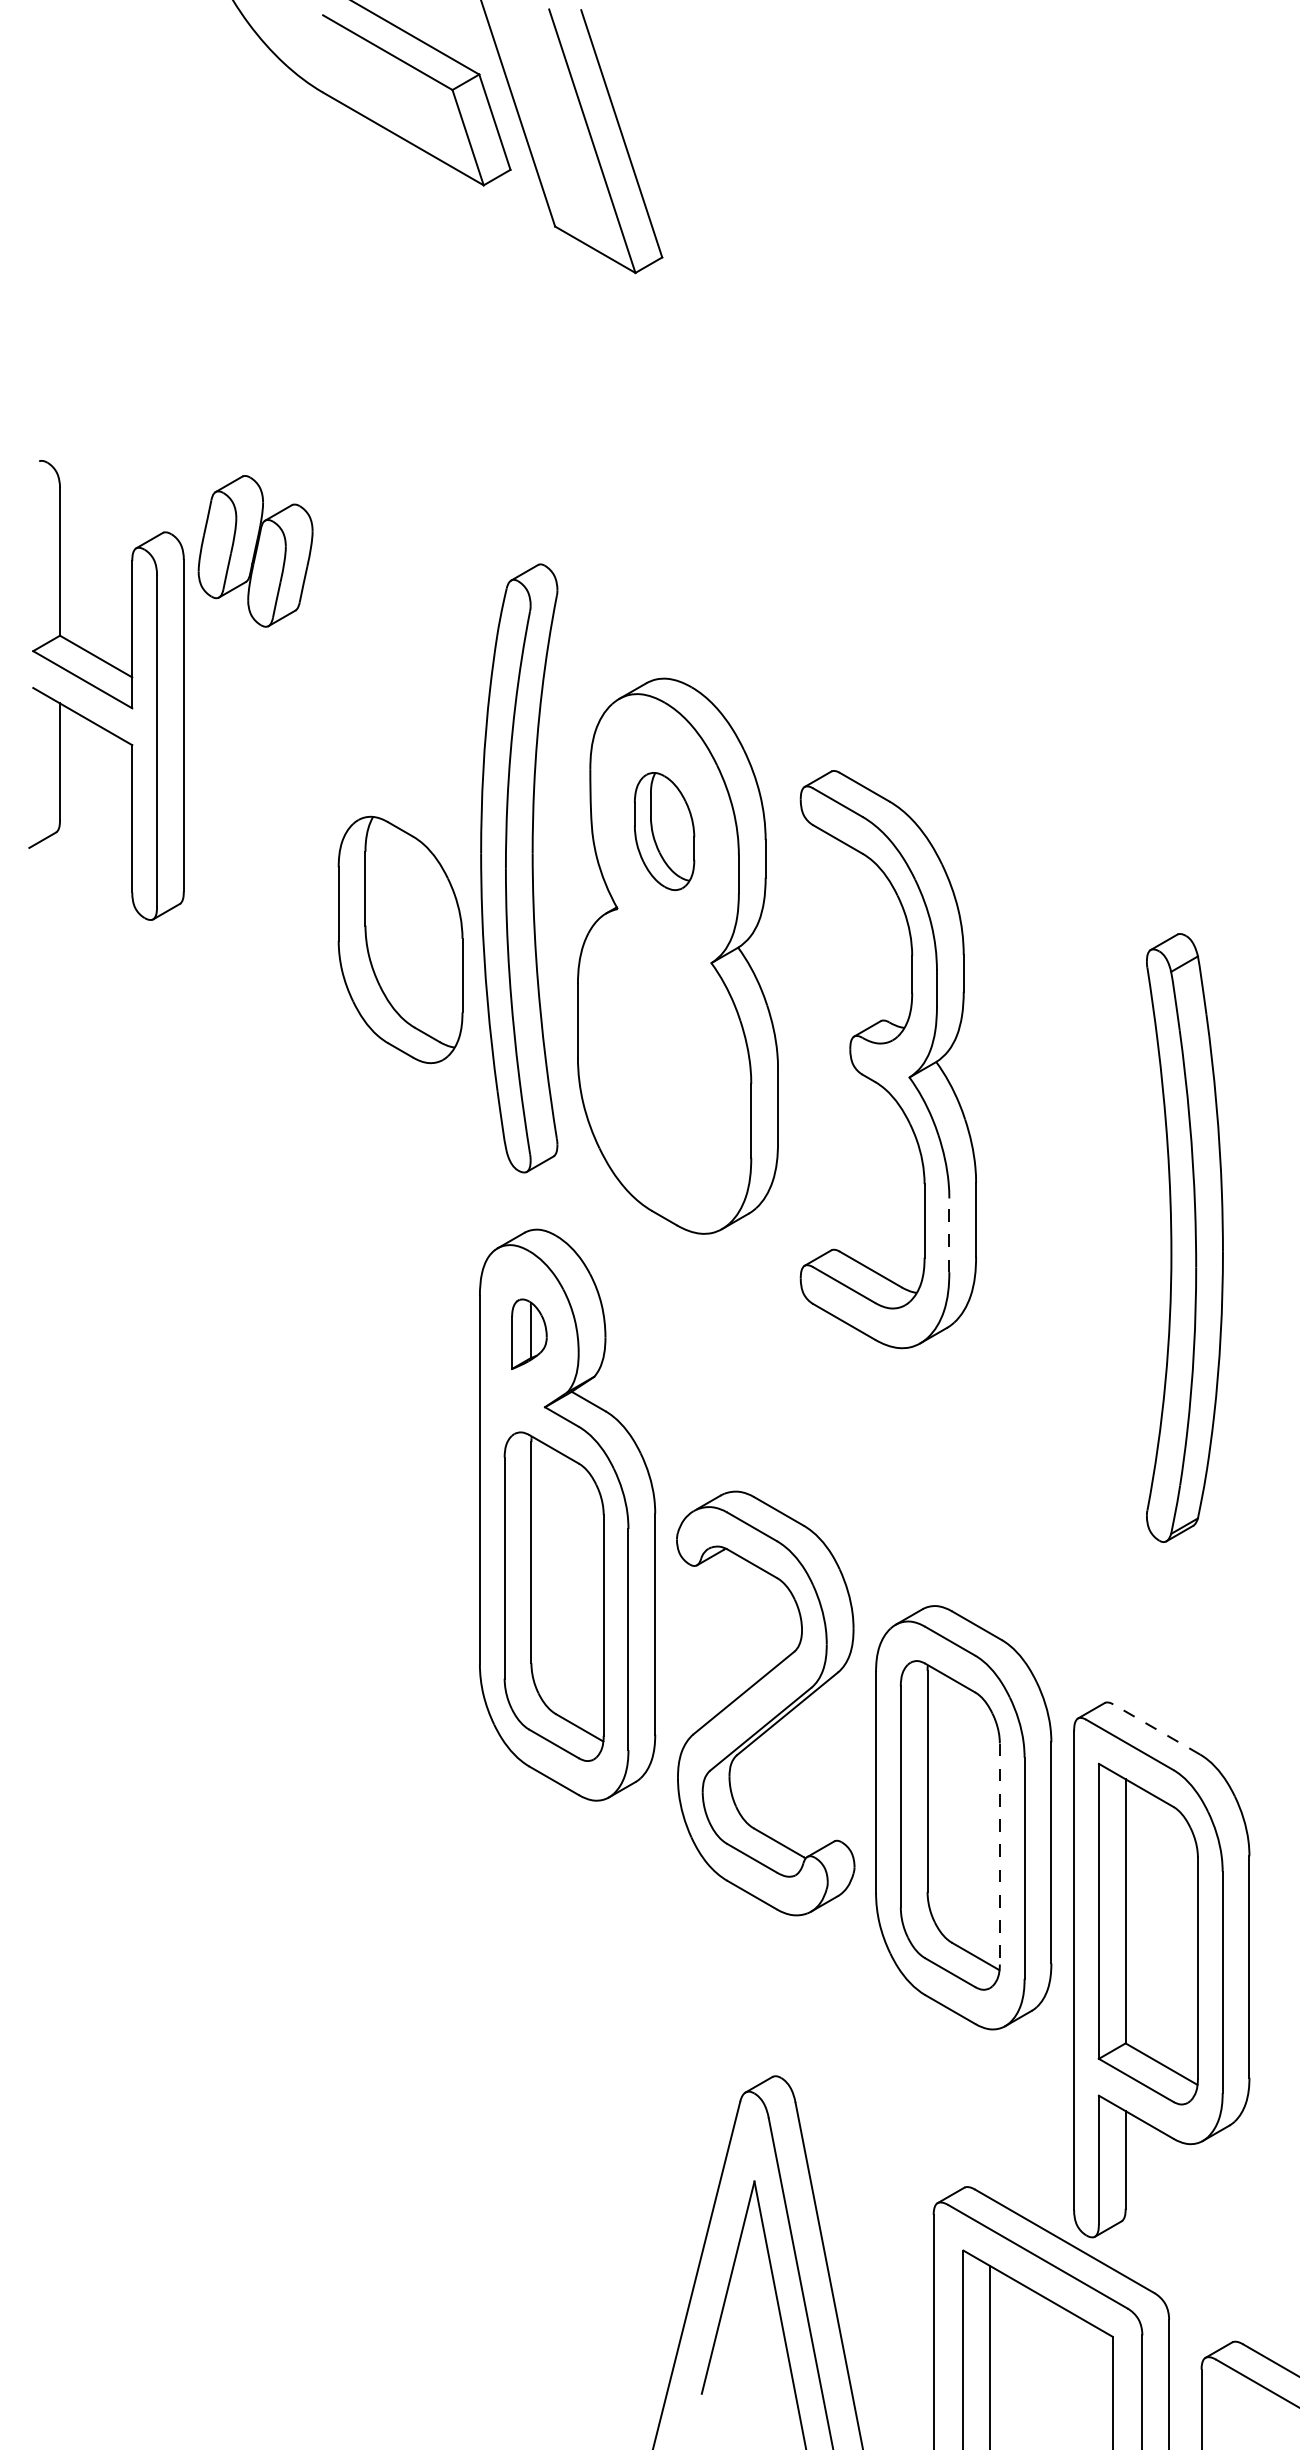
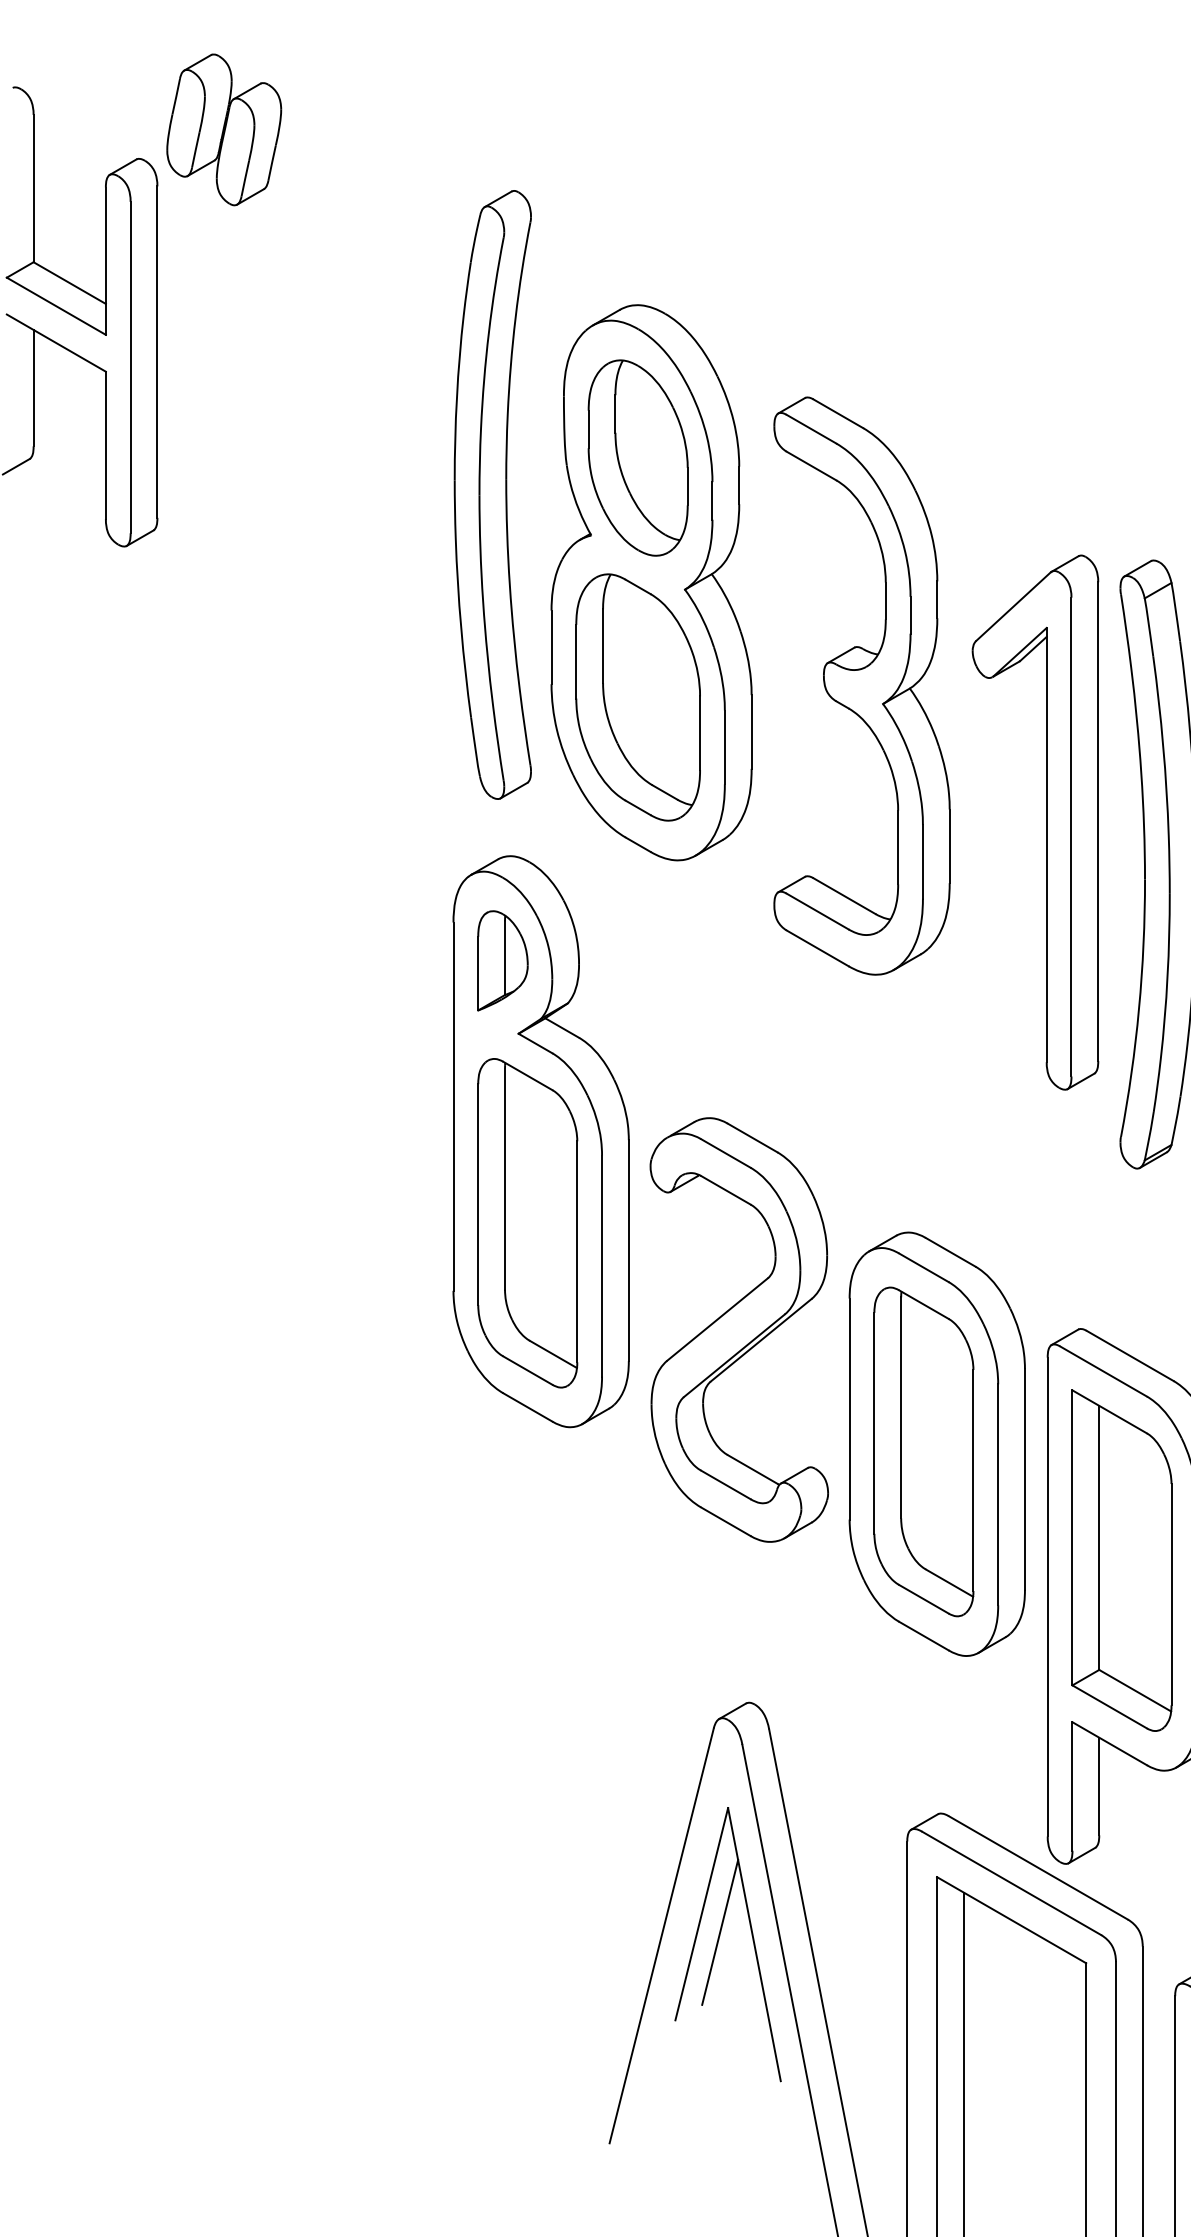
part: (255, 551) -> (224, 130), moved
part: (664, 831) -> (638, 458), size x1.67
part: (400, 939) -> (638, 697), moved
part: (1072, 1196) -> (1046, 823), added
line: (949, 1235) -> (923, 862), dashed -> solid
part: (529, 1333) -> (503, 960), size x1.43
line: (1156, 1729) -> (1130, 1356), dashed -> solid
line: (999, 1854) -> (973, 1481), dashed -> solid
line: (746, 2305) -> (720, 1932), added

